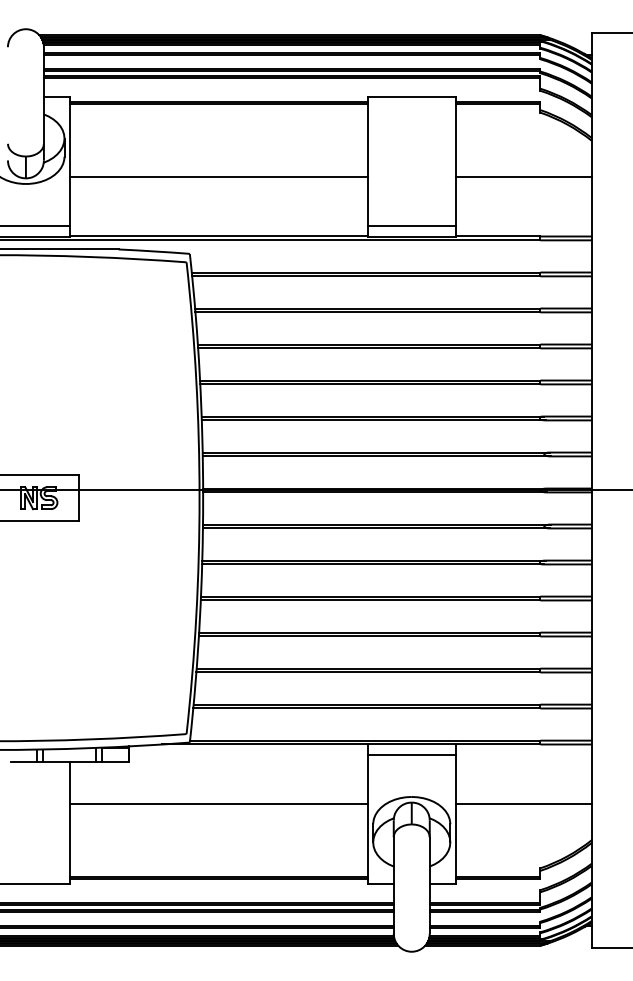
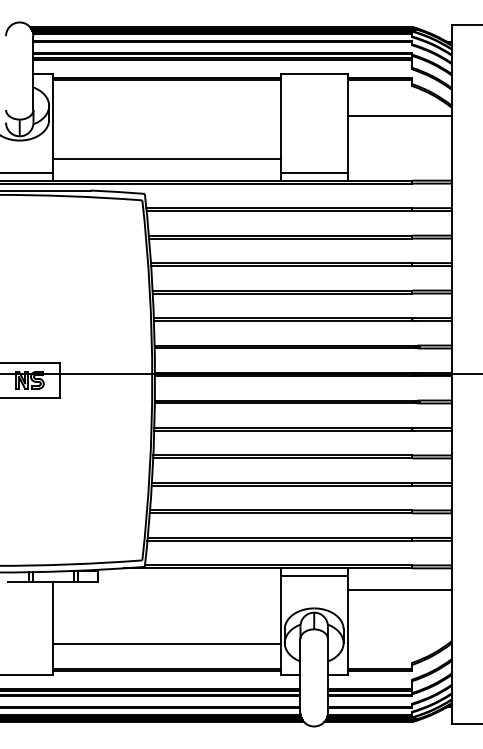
line: (218, 176) -> (166, 158), moved
line: (523, 176) -> (399, 115), moved
line: (218, 804) -> (166, 644), moved
line: (523, 804) -> (399, 590), moved

